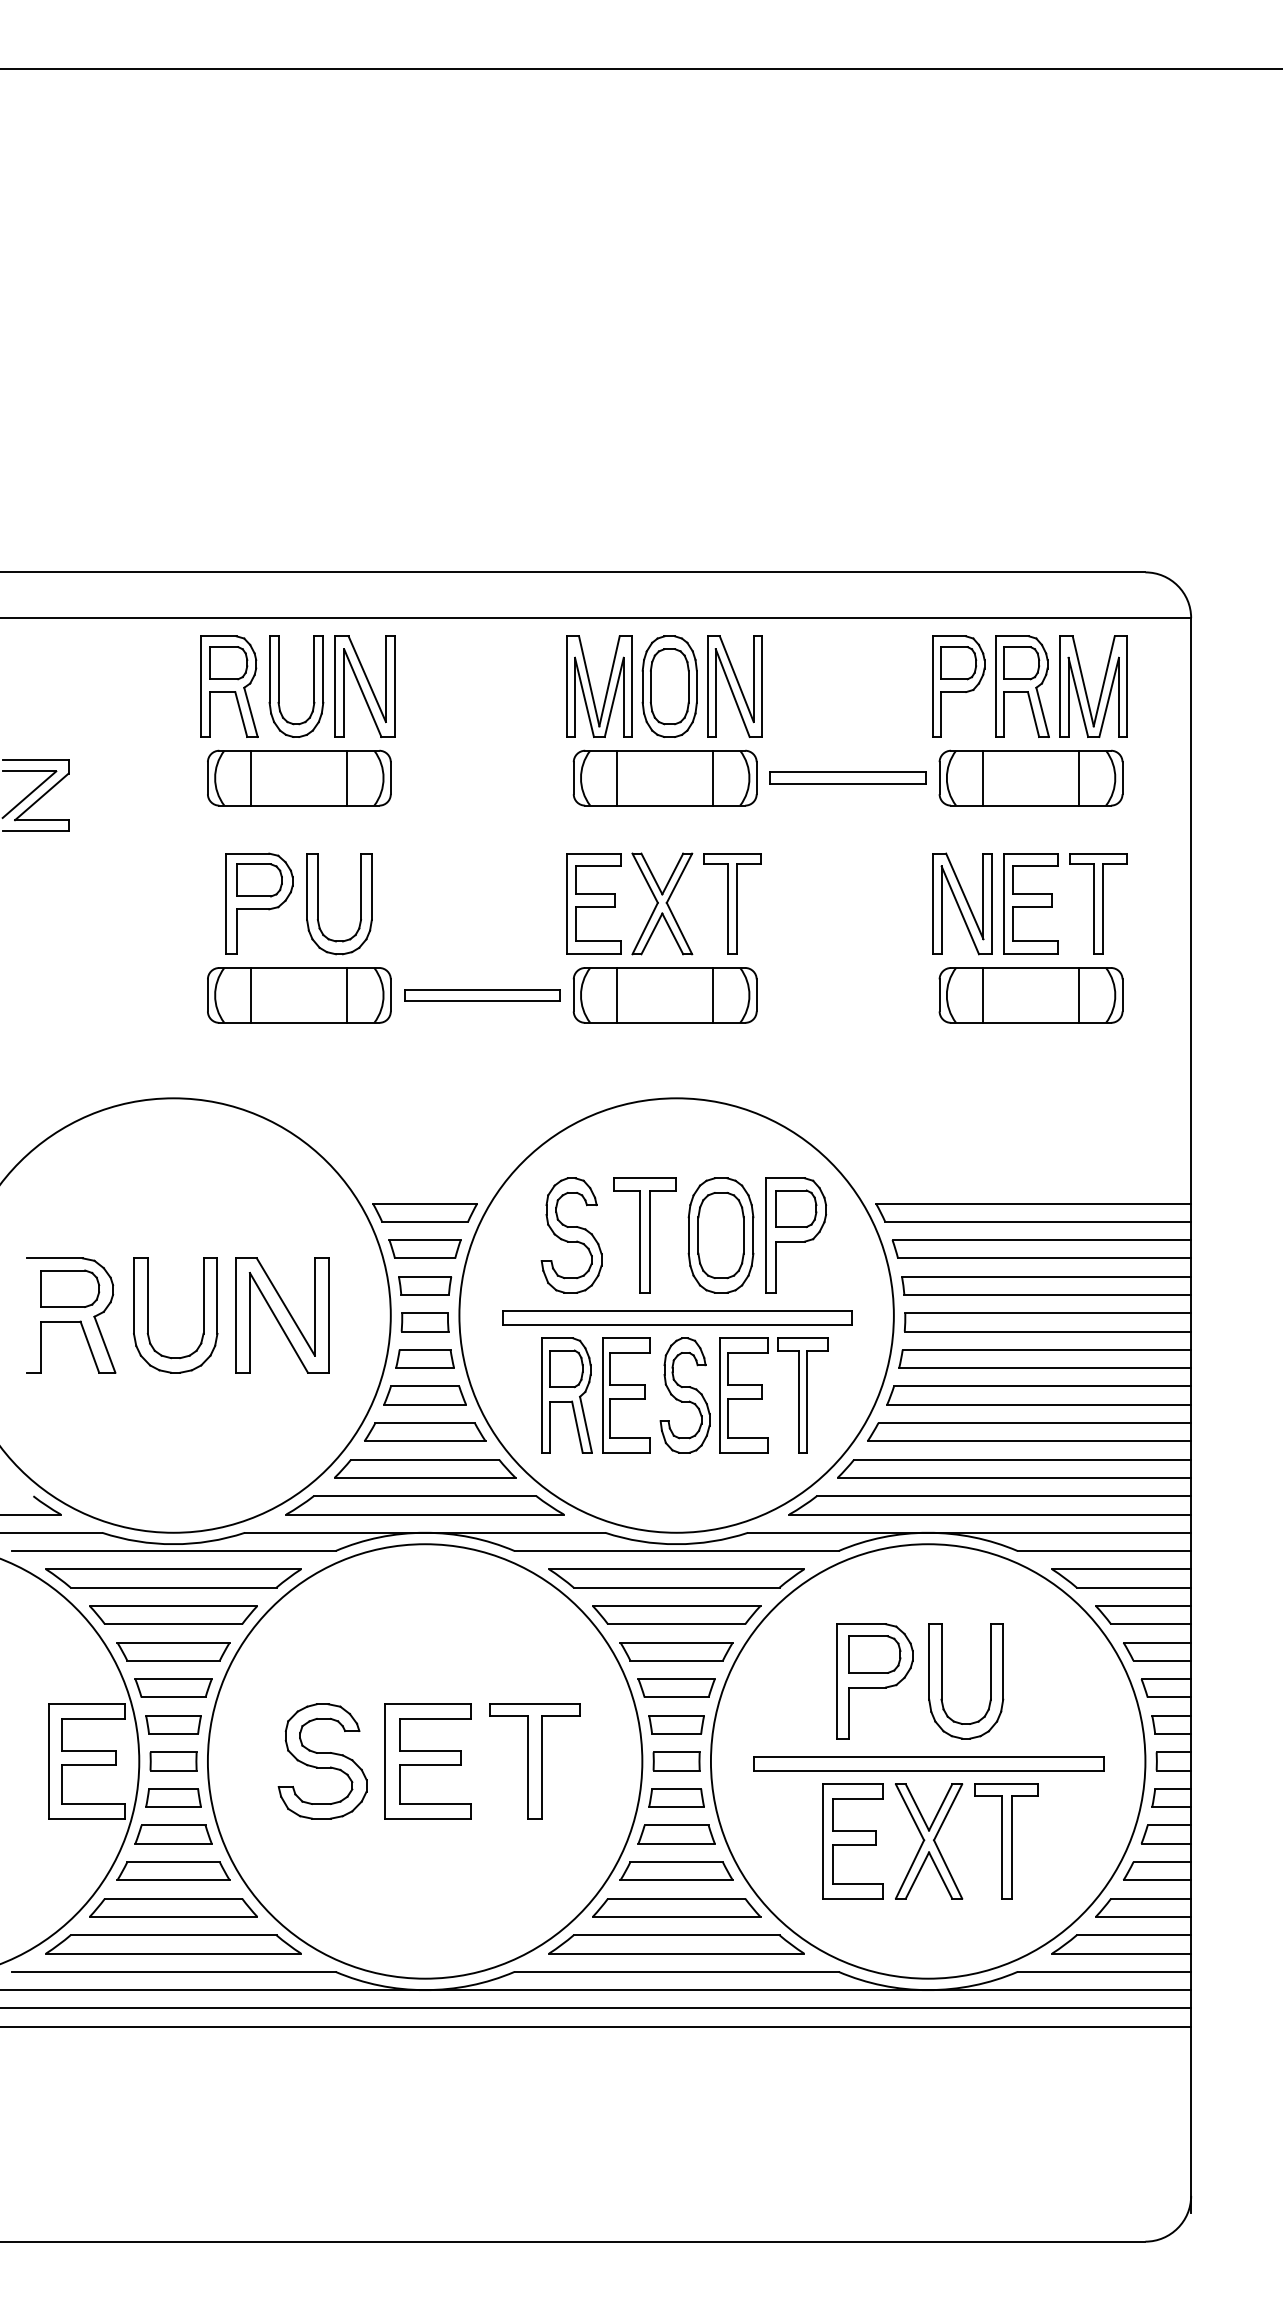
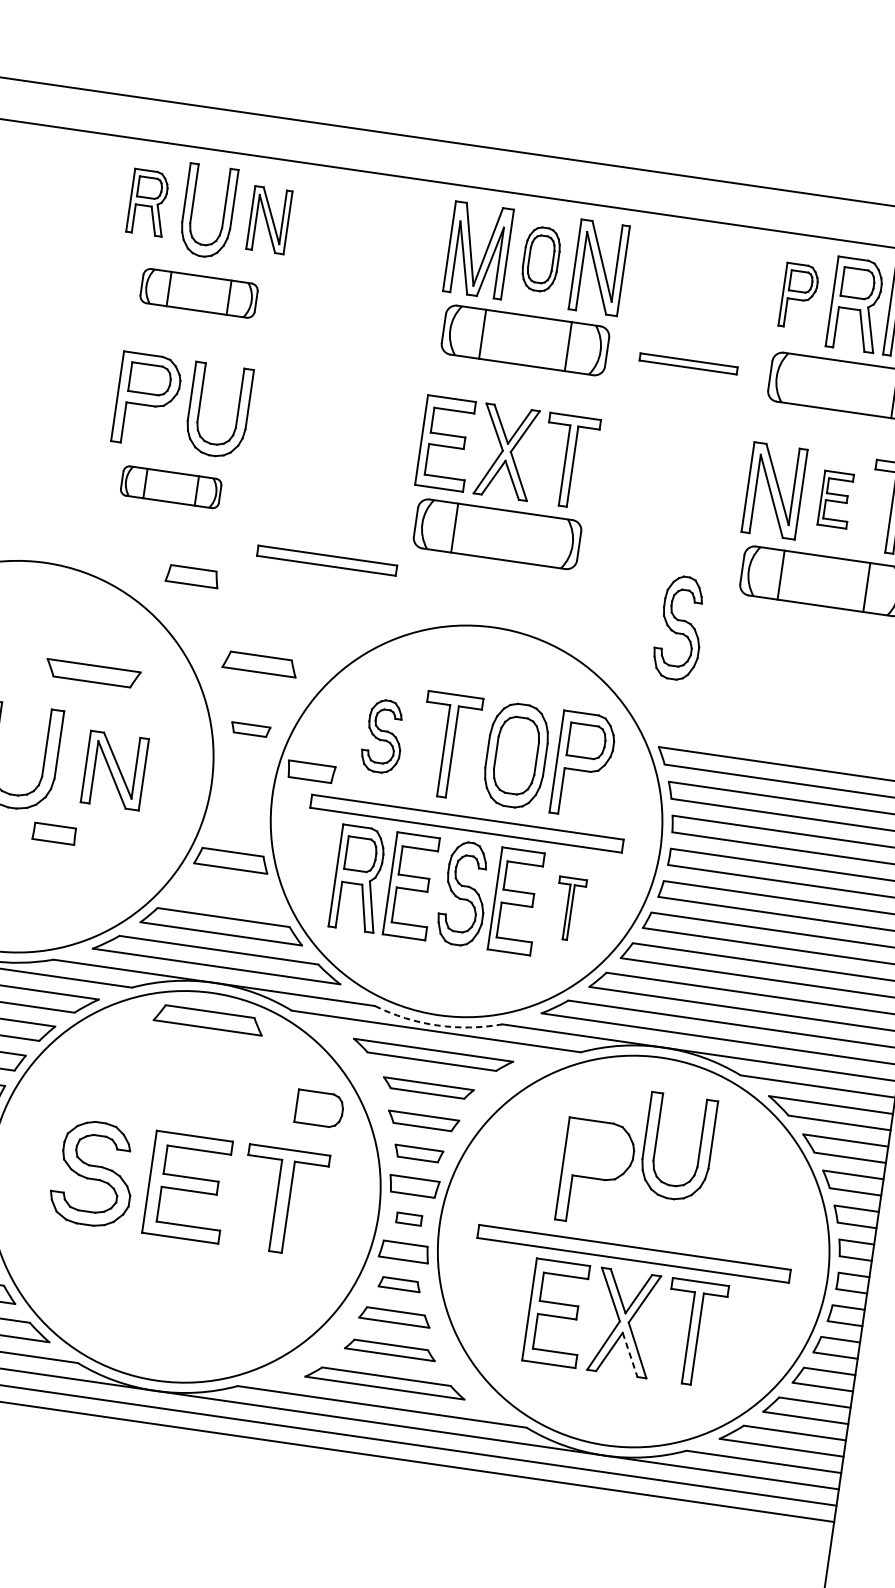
part: (229, 686) -> (148, 202), size x0.7
part: (364, 686) -> (268, 220), size x0.7
part: (669, 686) -> (541, 259), size x0.7
part: (958, 686) -> (798, 296), size x0.7
part: (299, 777) -> (199, 292), size x0.7
part: (847, 777) -> (688, 363), size x0.7
line: (983, 777) -> (809, 380), removed
part: (1030, 903) -> (835, 499), size x0.6
line: (713, 994) -> (540, 539), removed
part: (299, 995) -> (171, 487), size x0.6
part: (482, 995) -> (327, 560), moved
part: (879, 1069) -> (679, 627), added
part: (424, 1175) -> (259, 663), added
part: (424, 1212) -> (92, 673), moved
part: (571, 1235) -> (383, 736), size x0.7
part: (424, 1248) -> (250, 729), size x0.6
part: (425, 1285) -> (311, 771), moved
part: (282, 1315) -> (114, 770), size x0.7
part: (424, 1322) -> (53, 833), moved
part: (424, 1358) -> (192, 575), moved
part: (802, 1395) -> (568, 908), size x0.6
part: (425, 1431) -> (209, 1019), moved
arc: (676, 1544) -> (437, 1025), solid -> dashed
part: (676, 1578) -> (432, 1055), size x0.7
part: (676, 1614) -> (428, 1088), size x0.6
part: (676, 1651) -> (423, 1121), size x0.7
part: (874, 1654) -> (319, 1108), moved
part: (942, 1681) -> (656, 1144), moved
part: (676, 1687) -> (418, 1153), size x0.7
part: (676, 1761) -> (409, 1219), size x0.6
part: (676, 1834) -> (399, 1284), size x0.6
part: (676, 1870) -> (395, 1316), size x0.7
line: (940, 1875) -> (630, 1354), solid -> dashed
part: (676, 1907) -> (390, 1349), size x0.6
part: (676, 1944) -> (385, 1382), size x0.7

